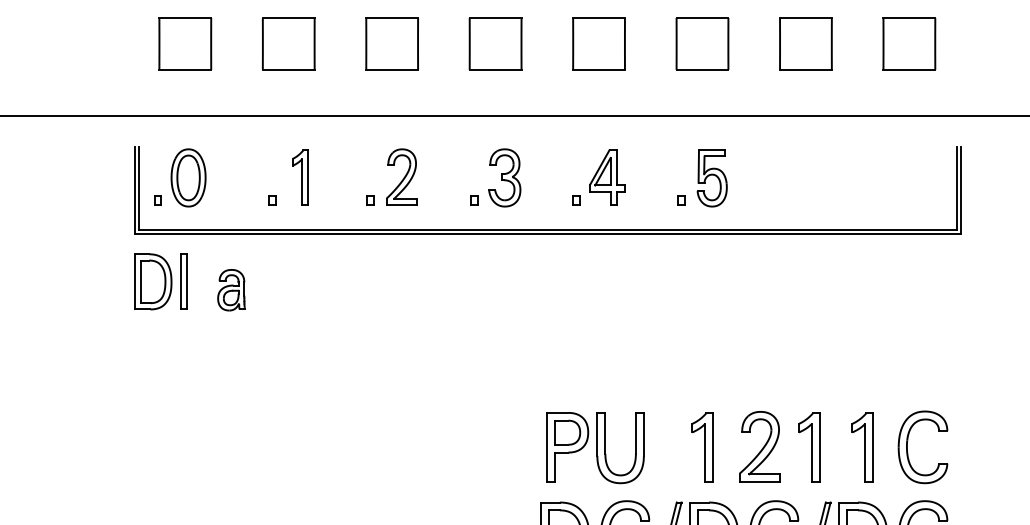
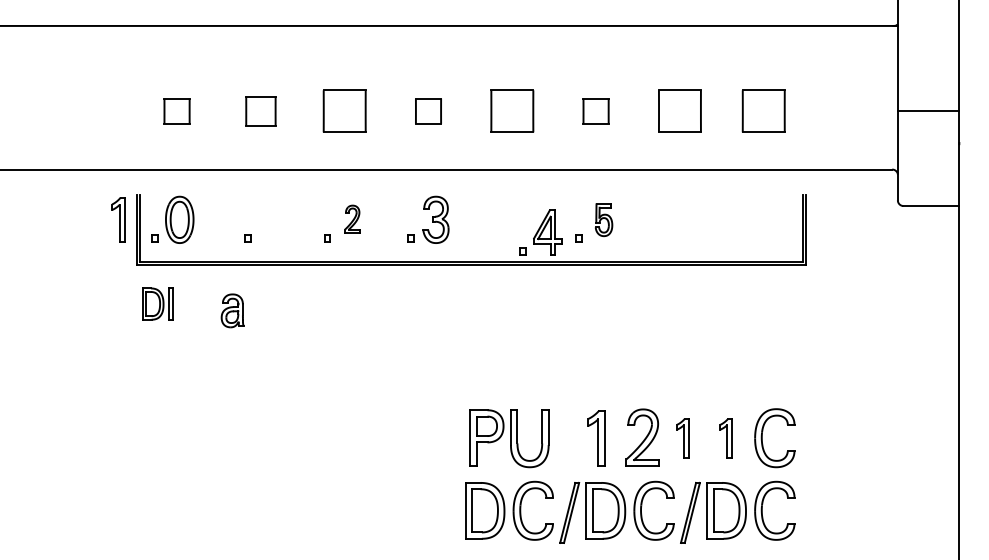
part: (184, 42) -> (176, 110), size x0.6
part: (288, 42) -> (260, 110), size x0.7
part: (495, 42) -> (428, 110), size x0.6
part: (701, 42) -> (595, 110), size x0.6
part: (401, 176) -> (352, 218), size x0.6
part: (300, 177) -> (118, 219), moved
part: (598, 177) -> (540, 232), moved
part: (711, 177) -> (603, 219), size x0.7
part: (161, 281) -> (157, 303), size x0.7
part: (231, 289) -> (232, 310), moved
part: (809, 447) -> (682, 438), size x0.7
part: (862, 447) -> (725, 438), size x0.7

